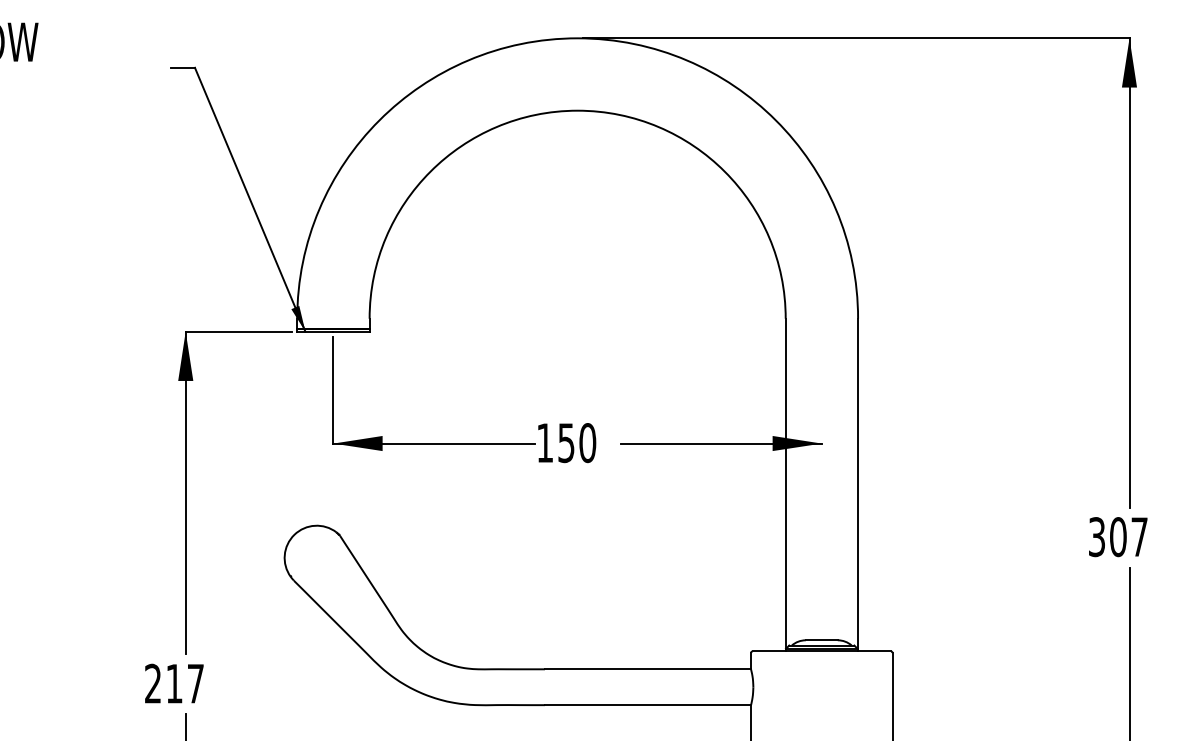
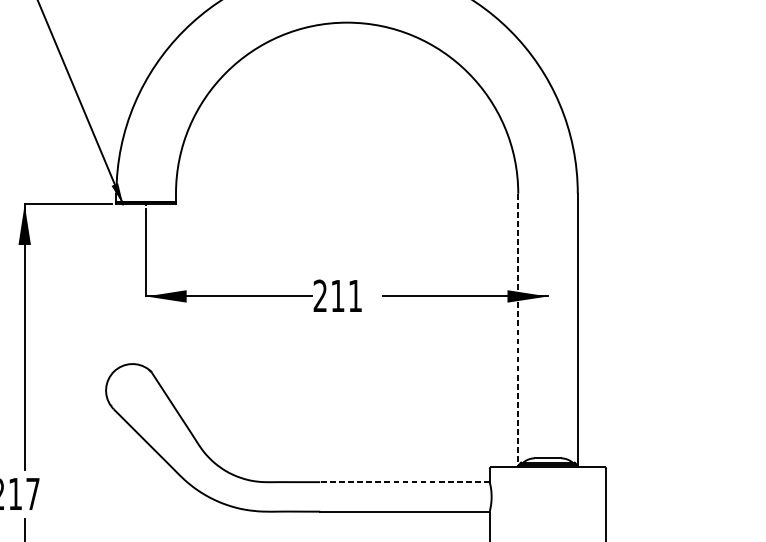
text: (566, 443) -> (337, 296), 150 -> 211
line: (785, 485) -> (518, 330), solid -> dashed
line: (647, 669) -> (404, 482), solid -> dashed

